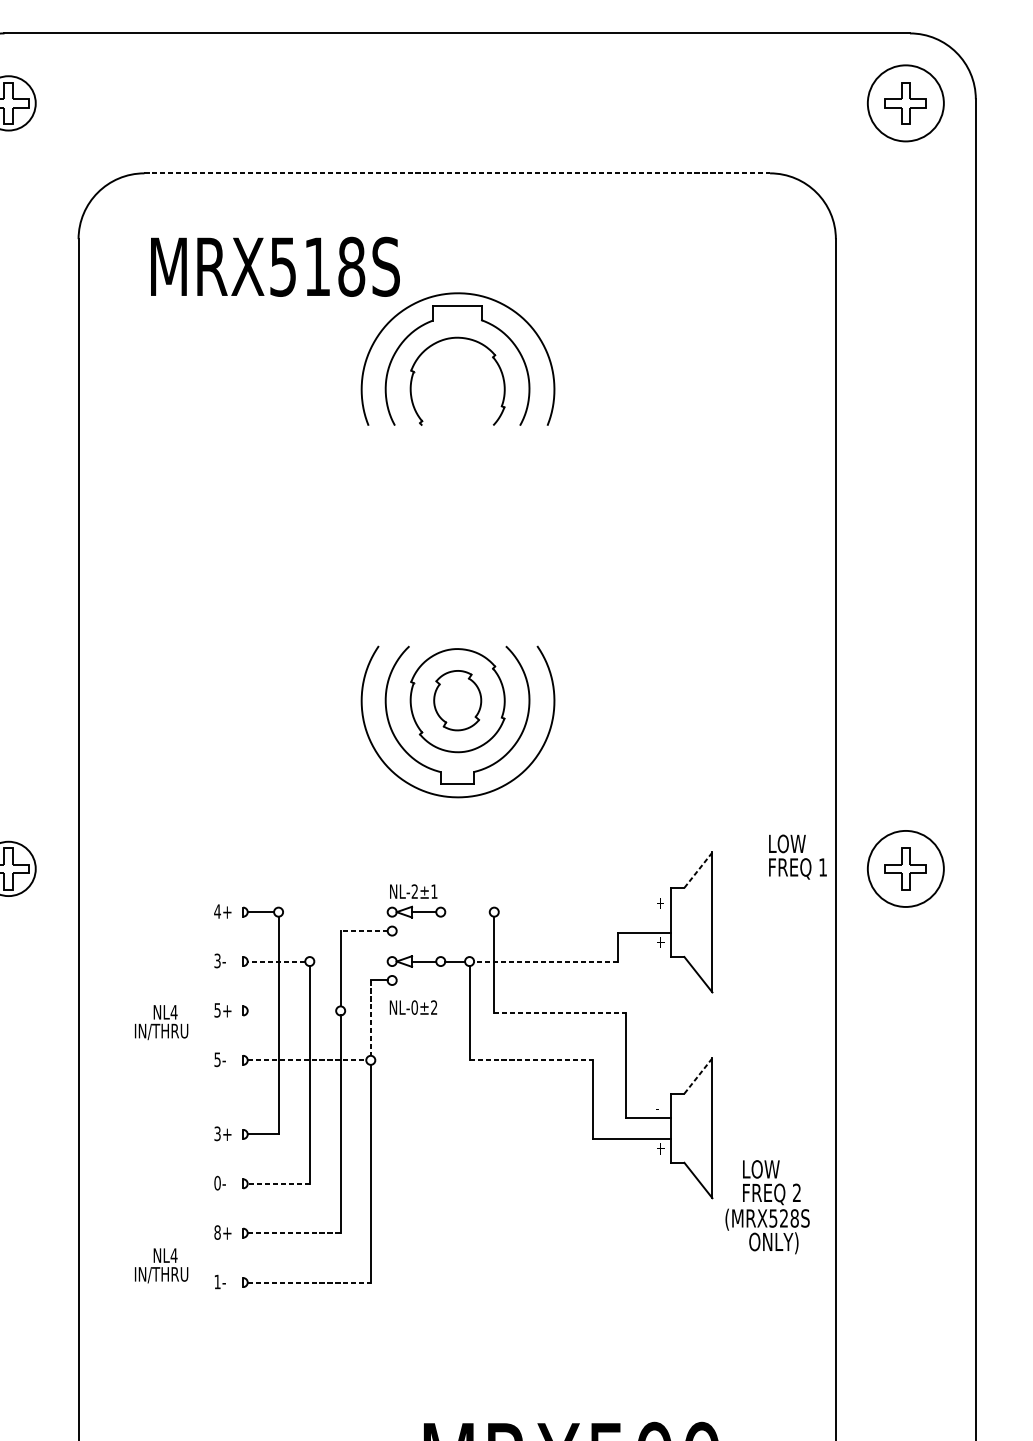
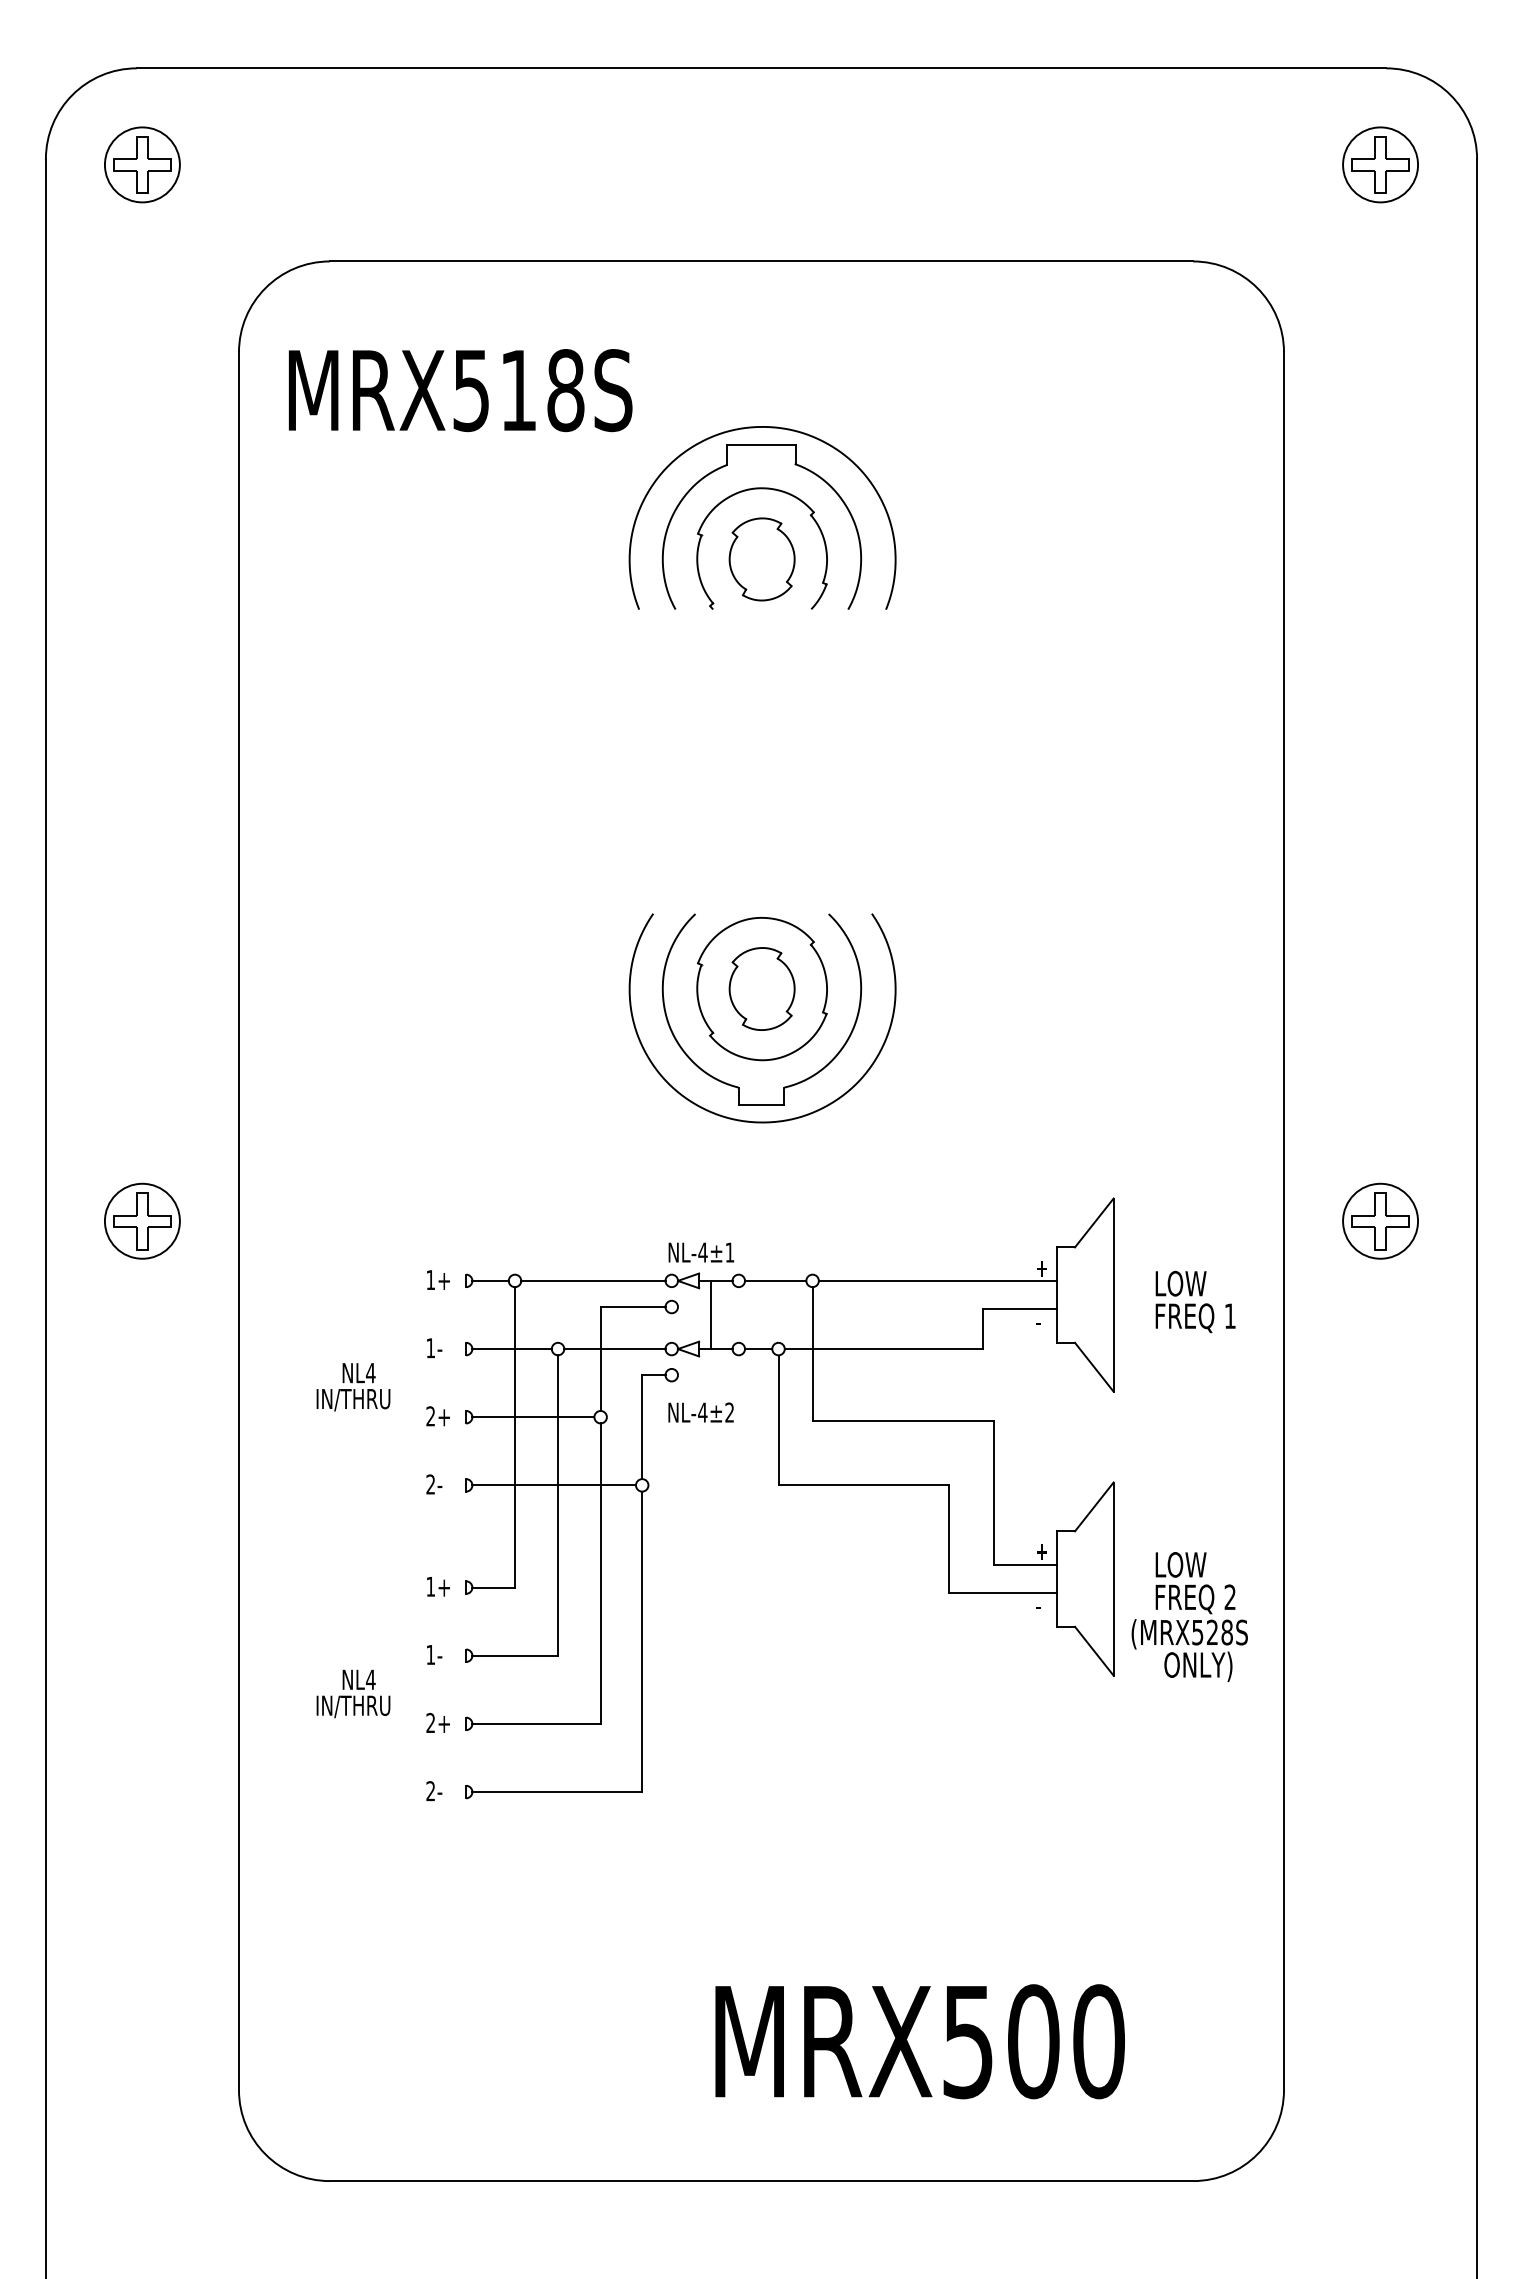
circle: (905, 103) -> (1380, 164), size x0.71
line: (457, 173) -> (761, 261), dashed -> solid
text: (275, 266) -> (460, 390), moved
part: (457, 389) -> (761, 559), added
text: (797, 856) -> (1195, 1301), moved
circle: (905, 868) -> (1380, 1220), size x0.71
line: (698, 869) -> (1094, 1222), dashed -> solid
text: (414, 891) -> (702, 1252), NL-2±1 -> NL-4±1
text: (217, 911) -> (430, 1279), 4+ -> 1+
line: (335, 911) -> (593, 1280), added
line: (467, 911) -> (775, 1280), added
line: (584, 911) -> (937, 1280), added
line: (363, 931) -> (632, 1307), dashed -> solid
line: (420, 936) -> (710, 1314), added
text: (660, 942) -> (1041, 1322), + -> -
text: (217, 961) -> (430, 1348), 3- -> 1-
line: (276, 961) -> (512, 1349), dashed -> solid
line: (350, 961) -> (614, 1349), added
line: (545, 961) -> (883, 1349), dashed -> solid
text: (414, 1007) -> (702, 1412), NL-0±2 -> NL-4±2
text: (217, 1010) -> (430, 1416), 5+ -> 2+
line: (292, 1011) -> (533, 1417), added
line: (560, 1013) -> (903, 1420), dashed -> solid
line: (371, 1018) -> (642, 1427), dashed -> solid
text: (161, 1022) -> (353, 1387), moved
text: (217, 1059) -> (430, 1484), 5- -> 2-
line: (307, 1060) -> (554, 1485), dashed -> solid
line: (531, 1060) -> (864, 1485), dashed -> solid
line: (698, 1075) -> (1094, 1506), dashed -> solid
text: (660, 1108) -> (1041, 1551), - -> +
text: (217, 1133) -> (430, 1586), 3+ -> 1+
text: (660, 1148) -> (1041, 1606), + -> -
text: (217, 1182) -> (430, 1654), 0- -> 1-
line: (278, 1183) -> (515, 1655), dashed -> solid
text: (767, 1206) -> (1189, 1616), moved
text: (217, 1232) -> (430, 1723), 8+ -> 2+
line: (294, 1232) -> (537, 1723), dashed -> solid
text: (161, 1265) -> (353, 1693), moved
text: (217, 1281) -> (430, 1790), 1- -> 2-
line: (309, 1282) -> (557, 1792), dashed -> solid

